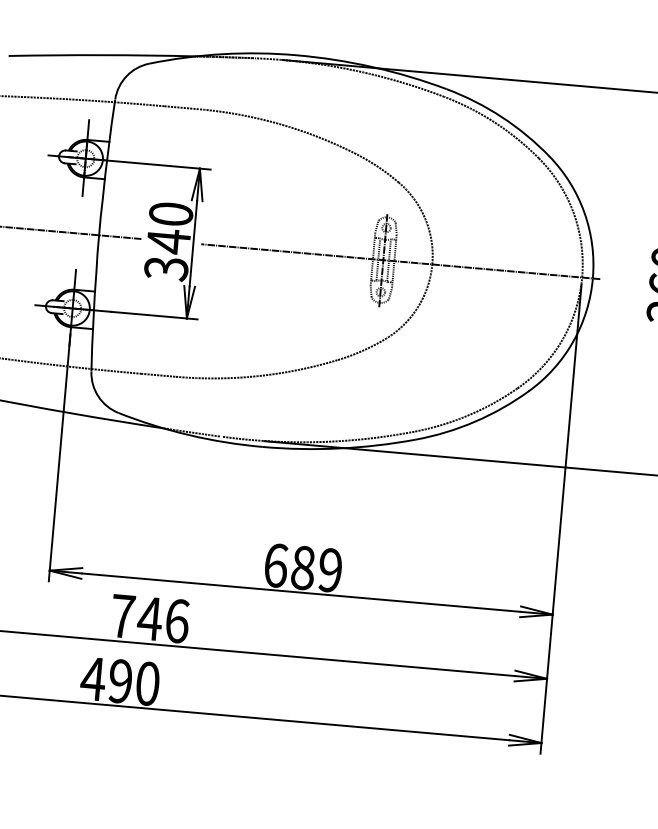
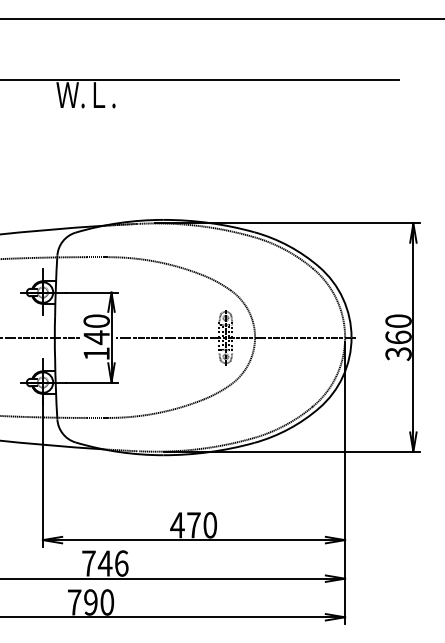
text: (166, 267) -> (96, 353), 340 -> 140
text: (302, 568) -> (193, 525), 689 -> 470
text: (93, 679) -> (74, 602), 490 -> 790

